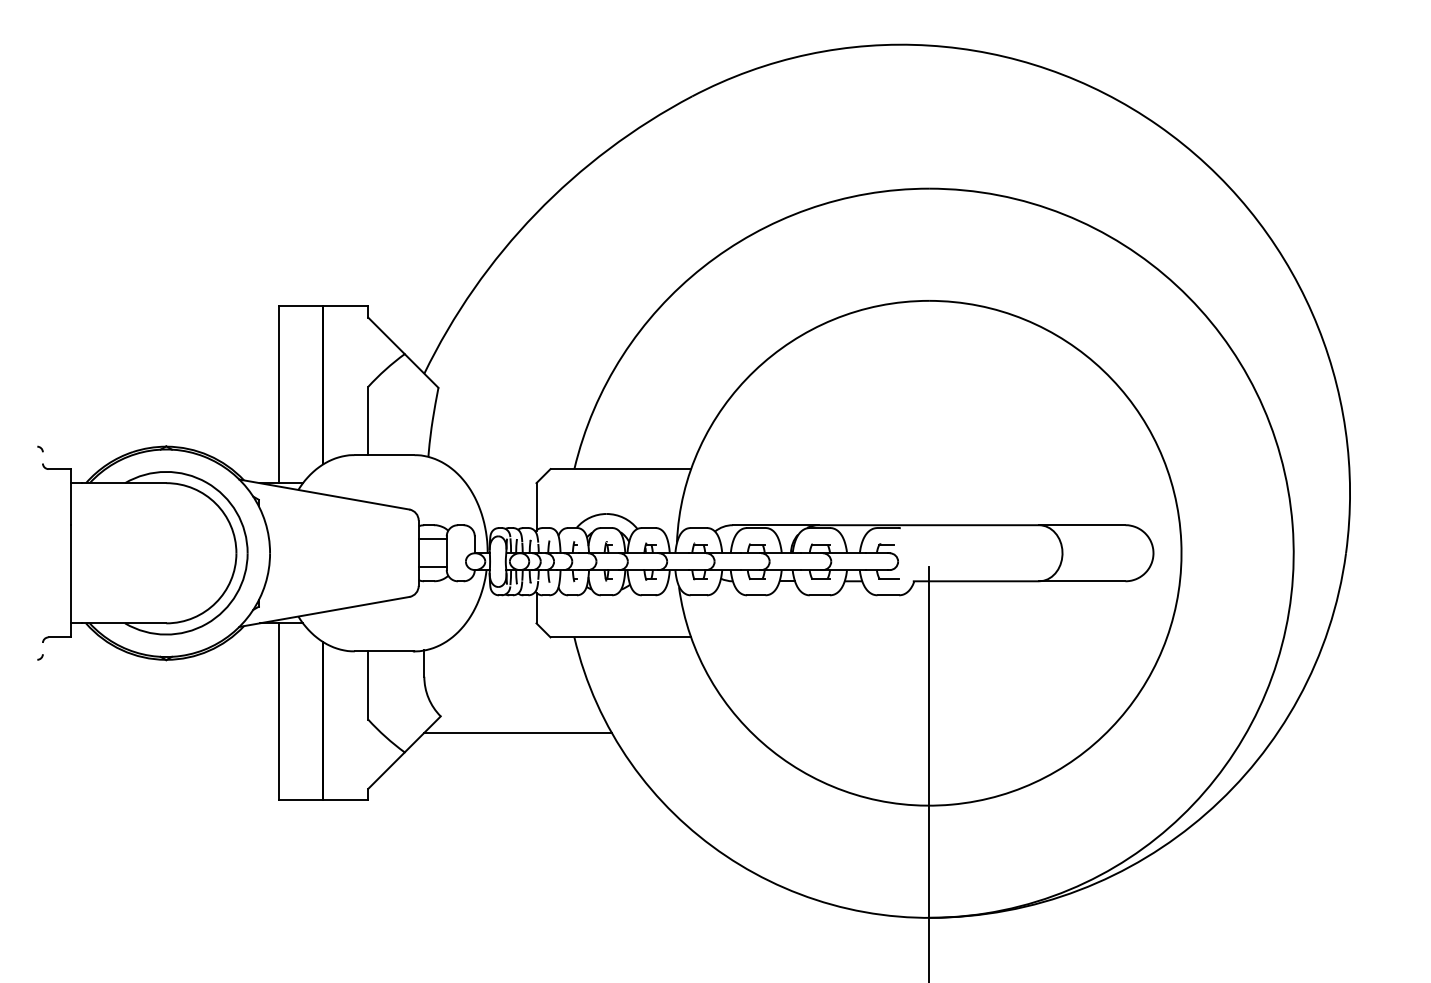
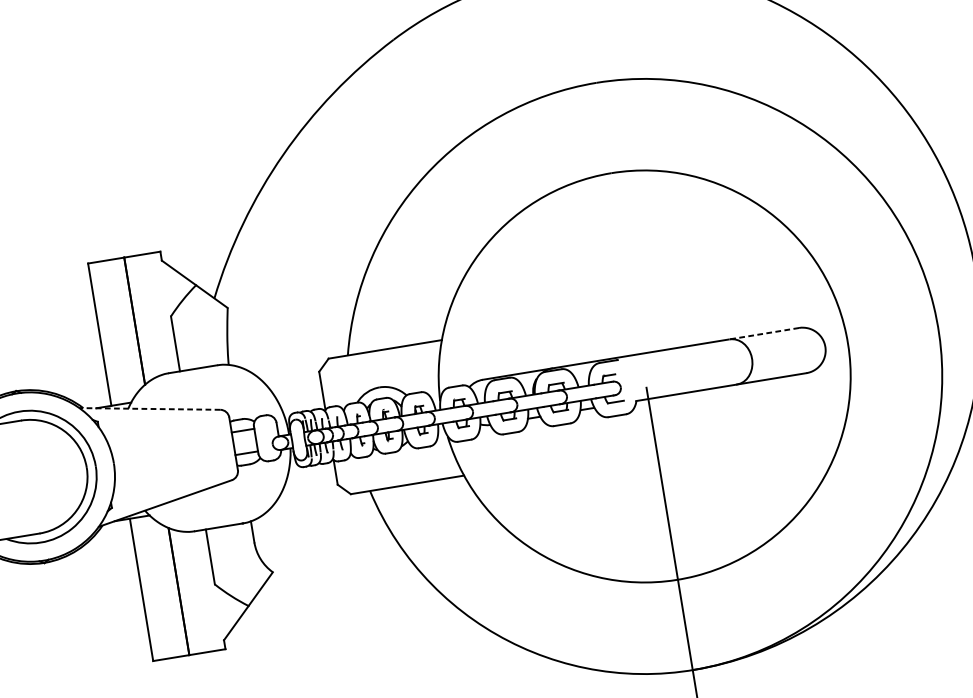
line: (323, 494) -> (149, 409), solid -> dashed
line: (1081, 525) -> (763, 334), solid -> dashed
line: (517, 732) -> (336, 575), removed

